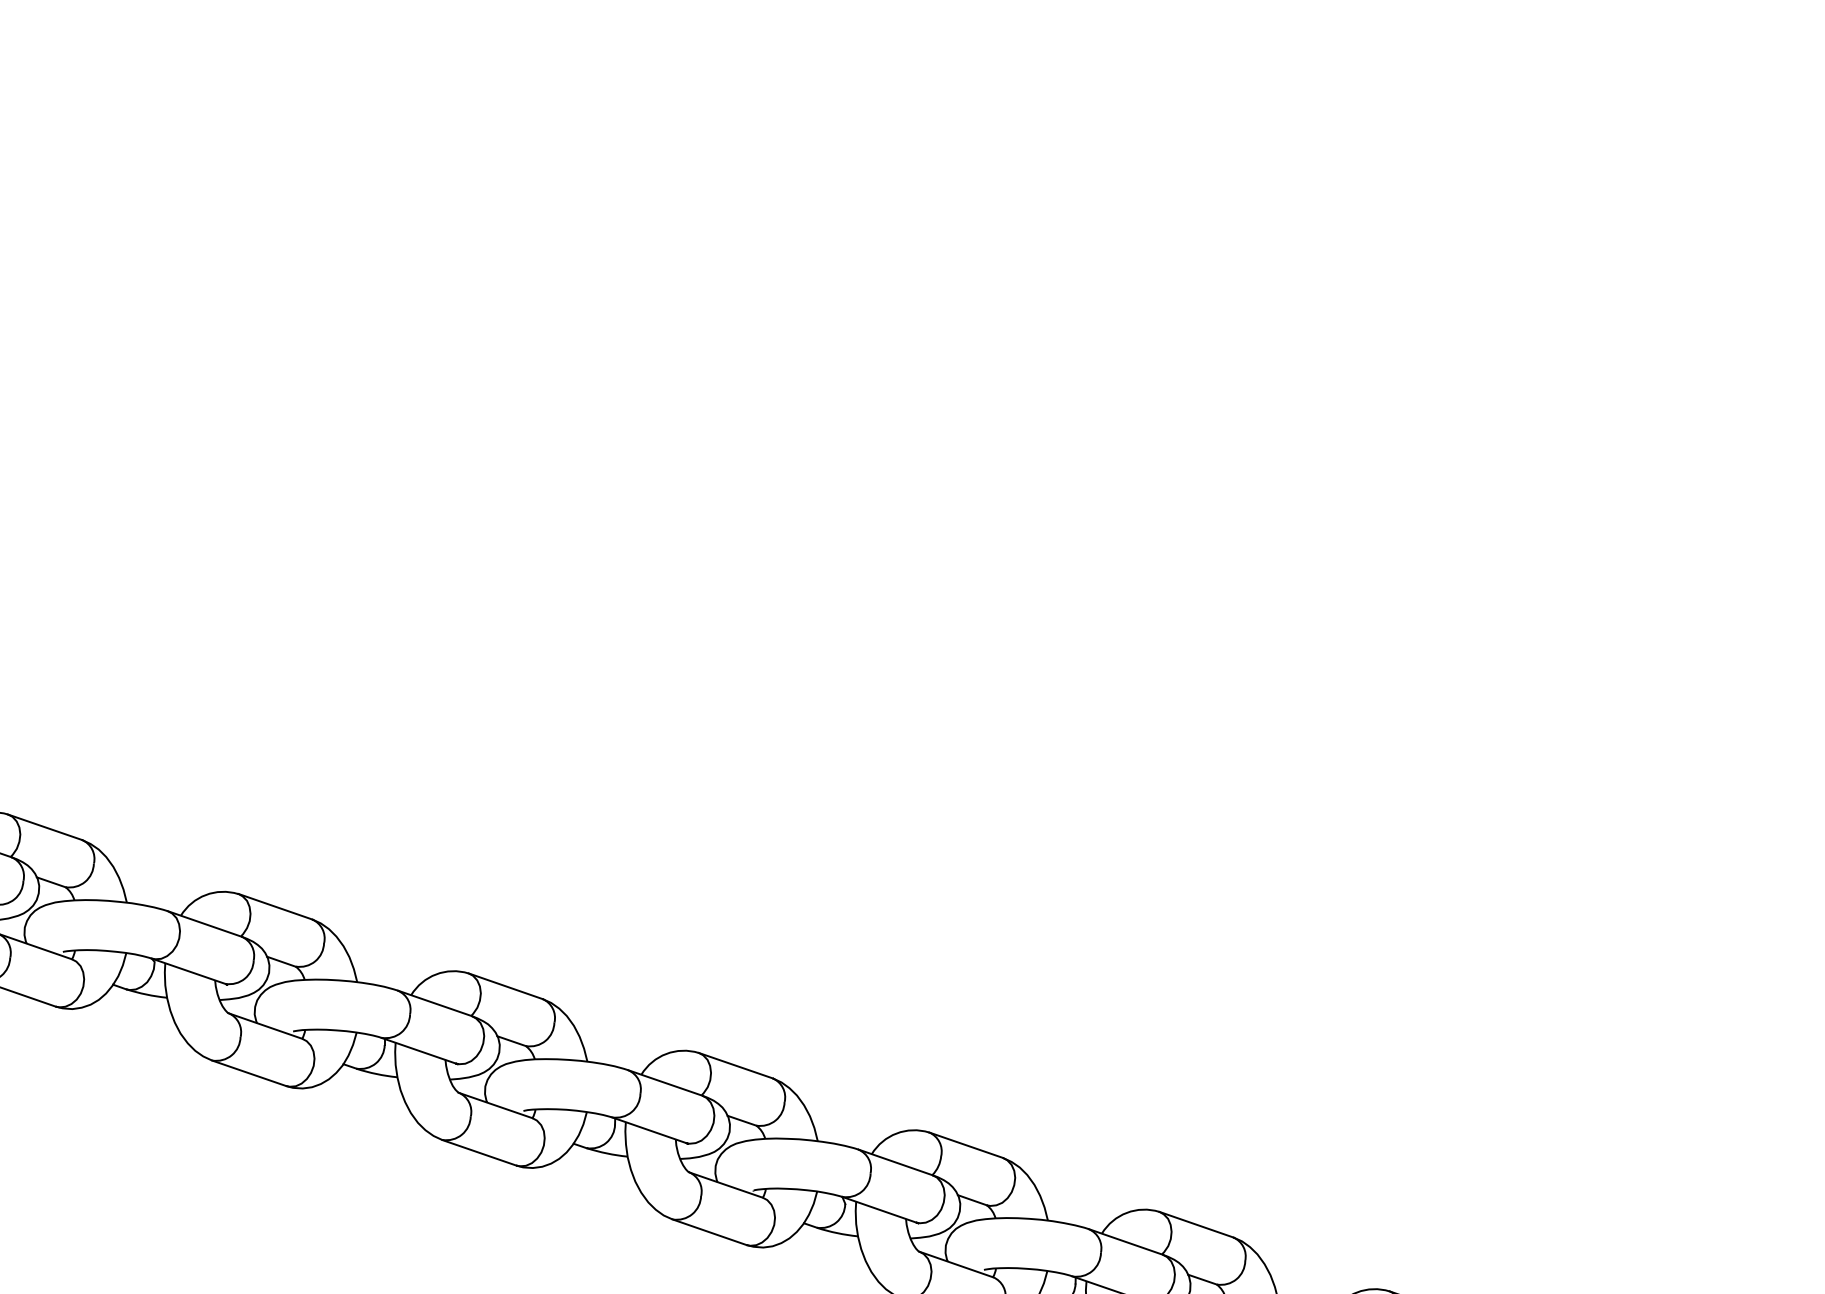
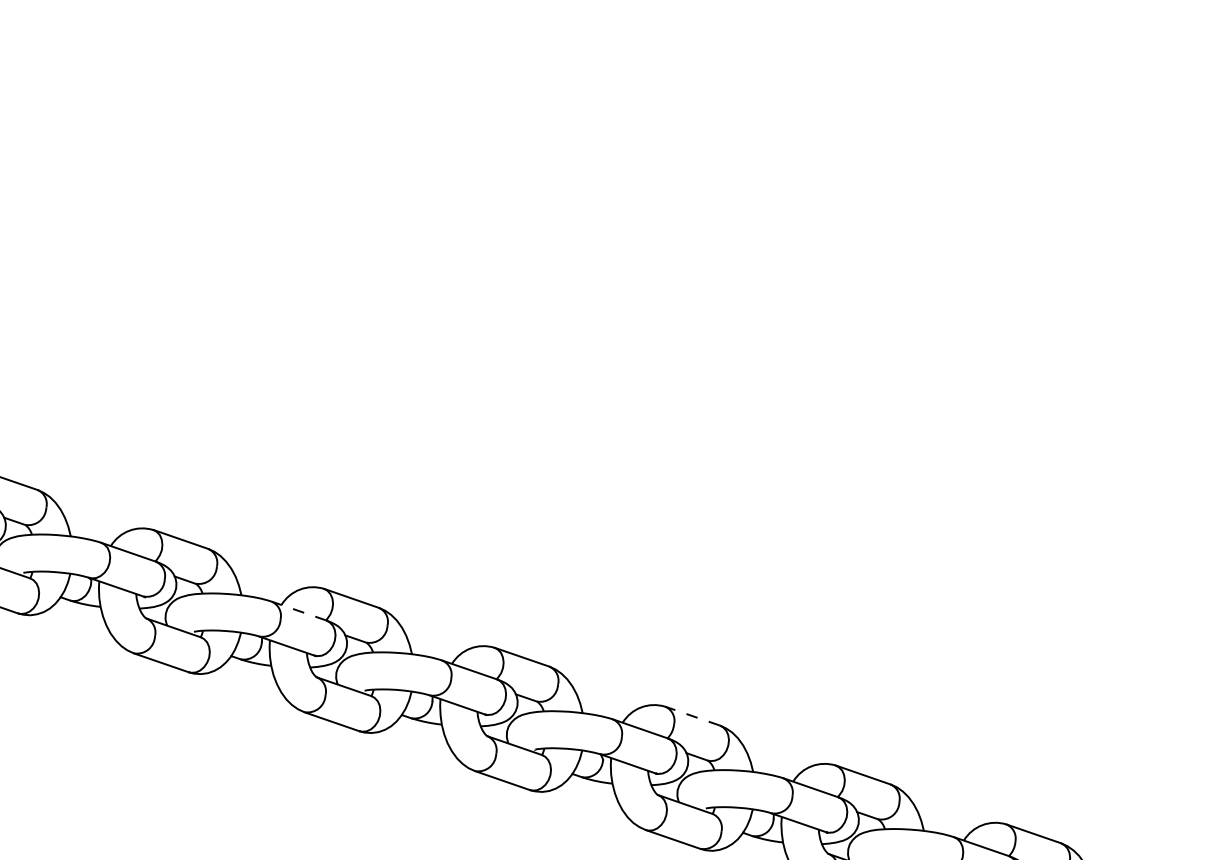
line: (435, 1003) -> (299, 611), solid -> dashed
line: (966, 1145) -> (692, 716), solid -> dashed

